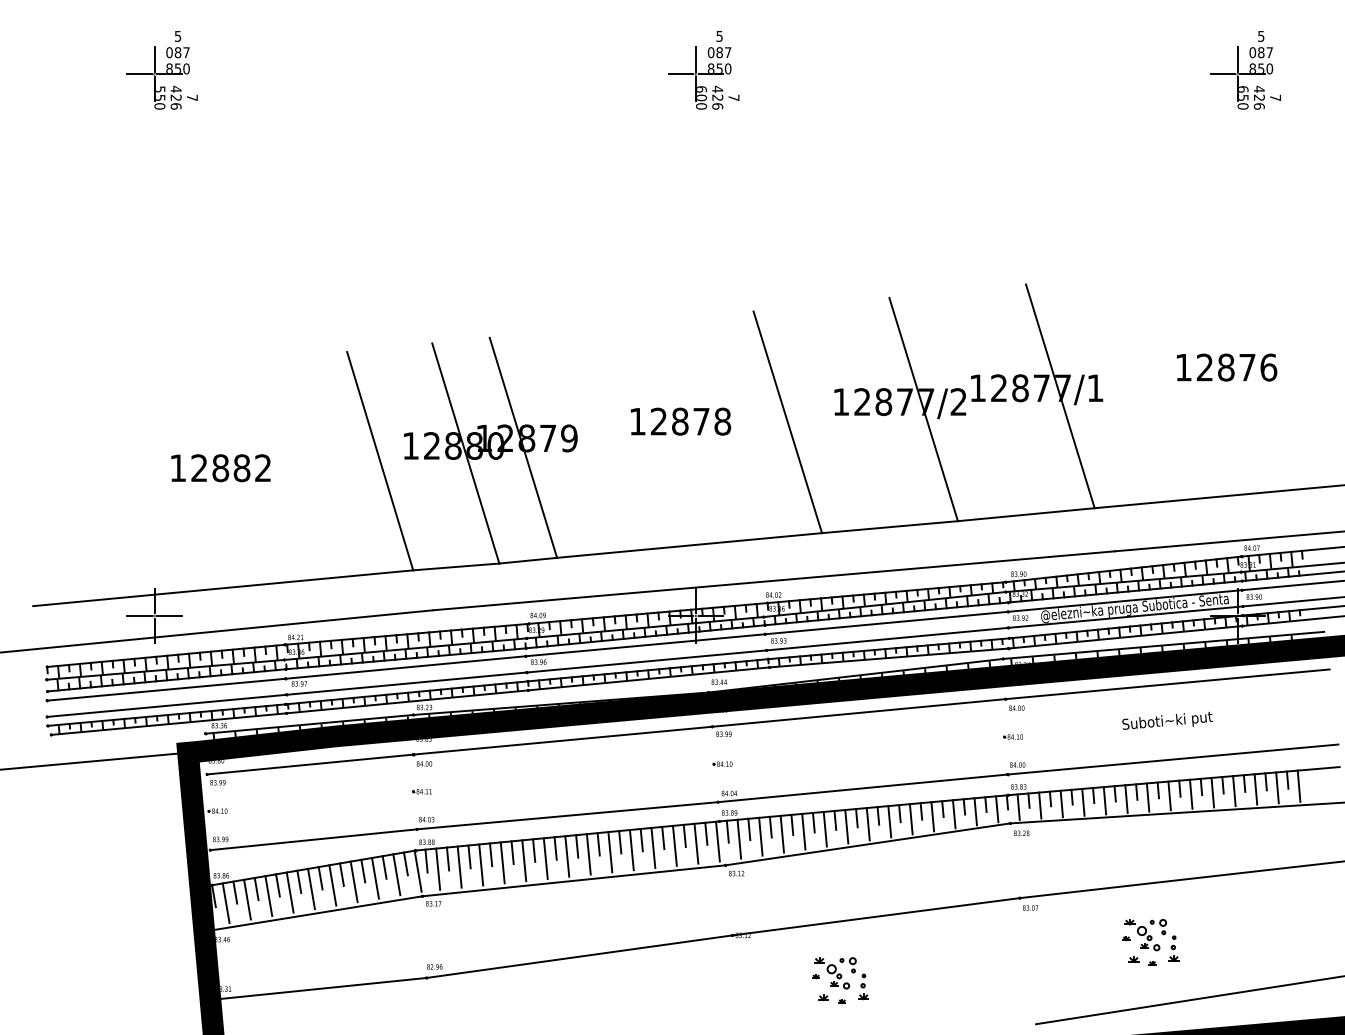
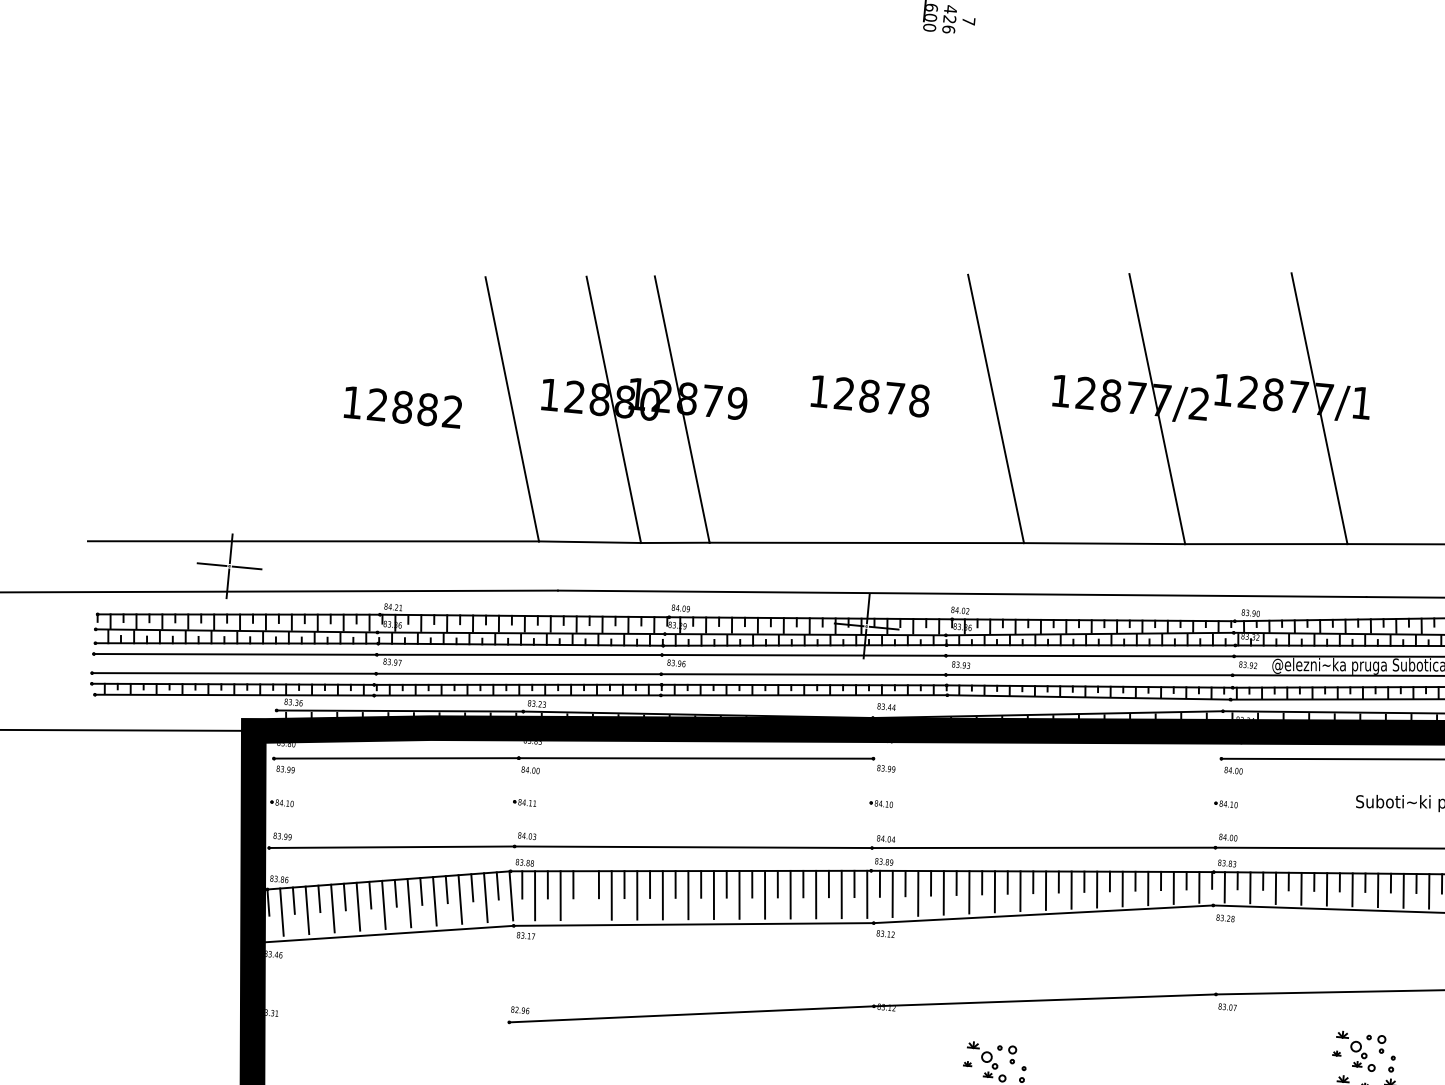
text: (220, 468) -> (402, 407), moved
line: (858, 712) -> (1046, 758), removed
line: (481, 864) -> (586, 895), removed
line: (318, 988) -> (381, 1022), removed

